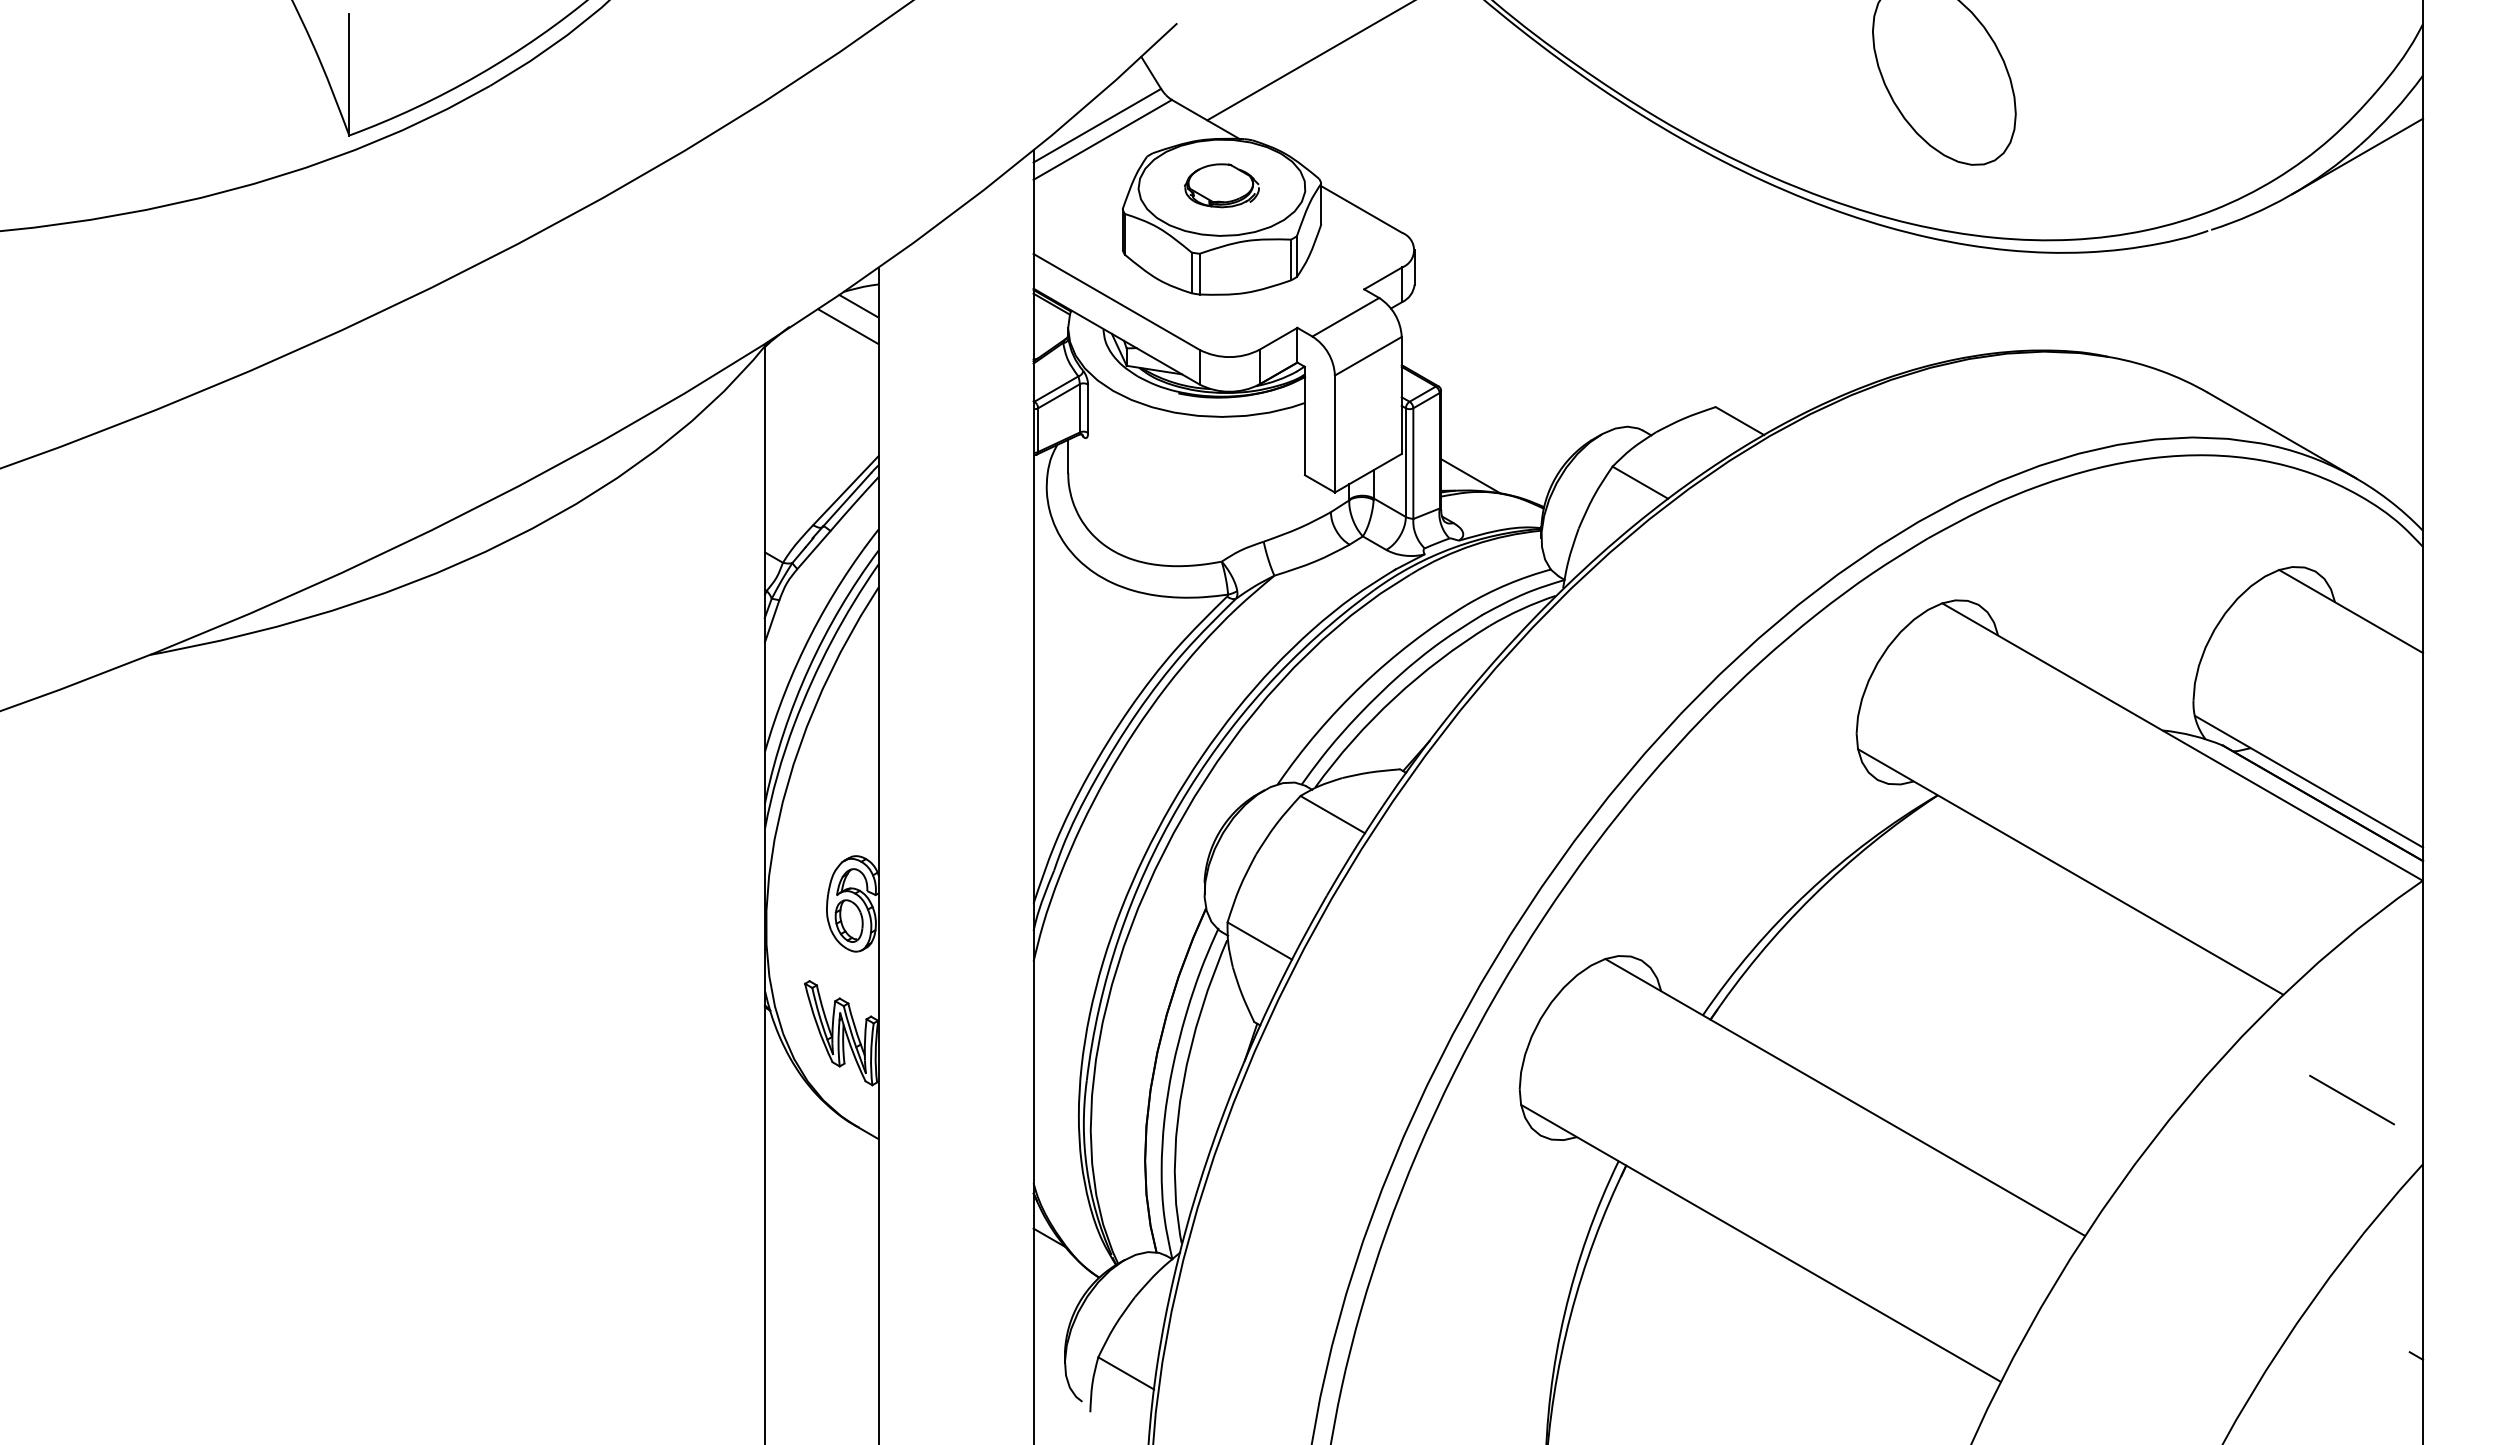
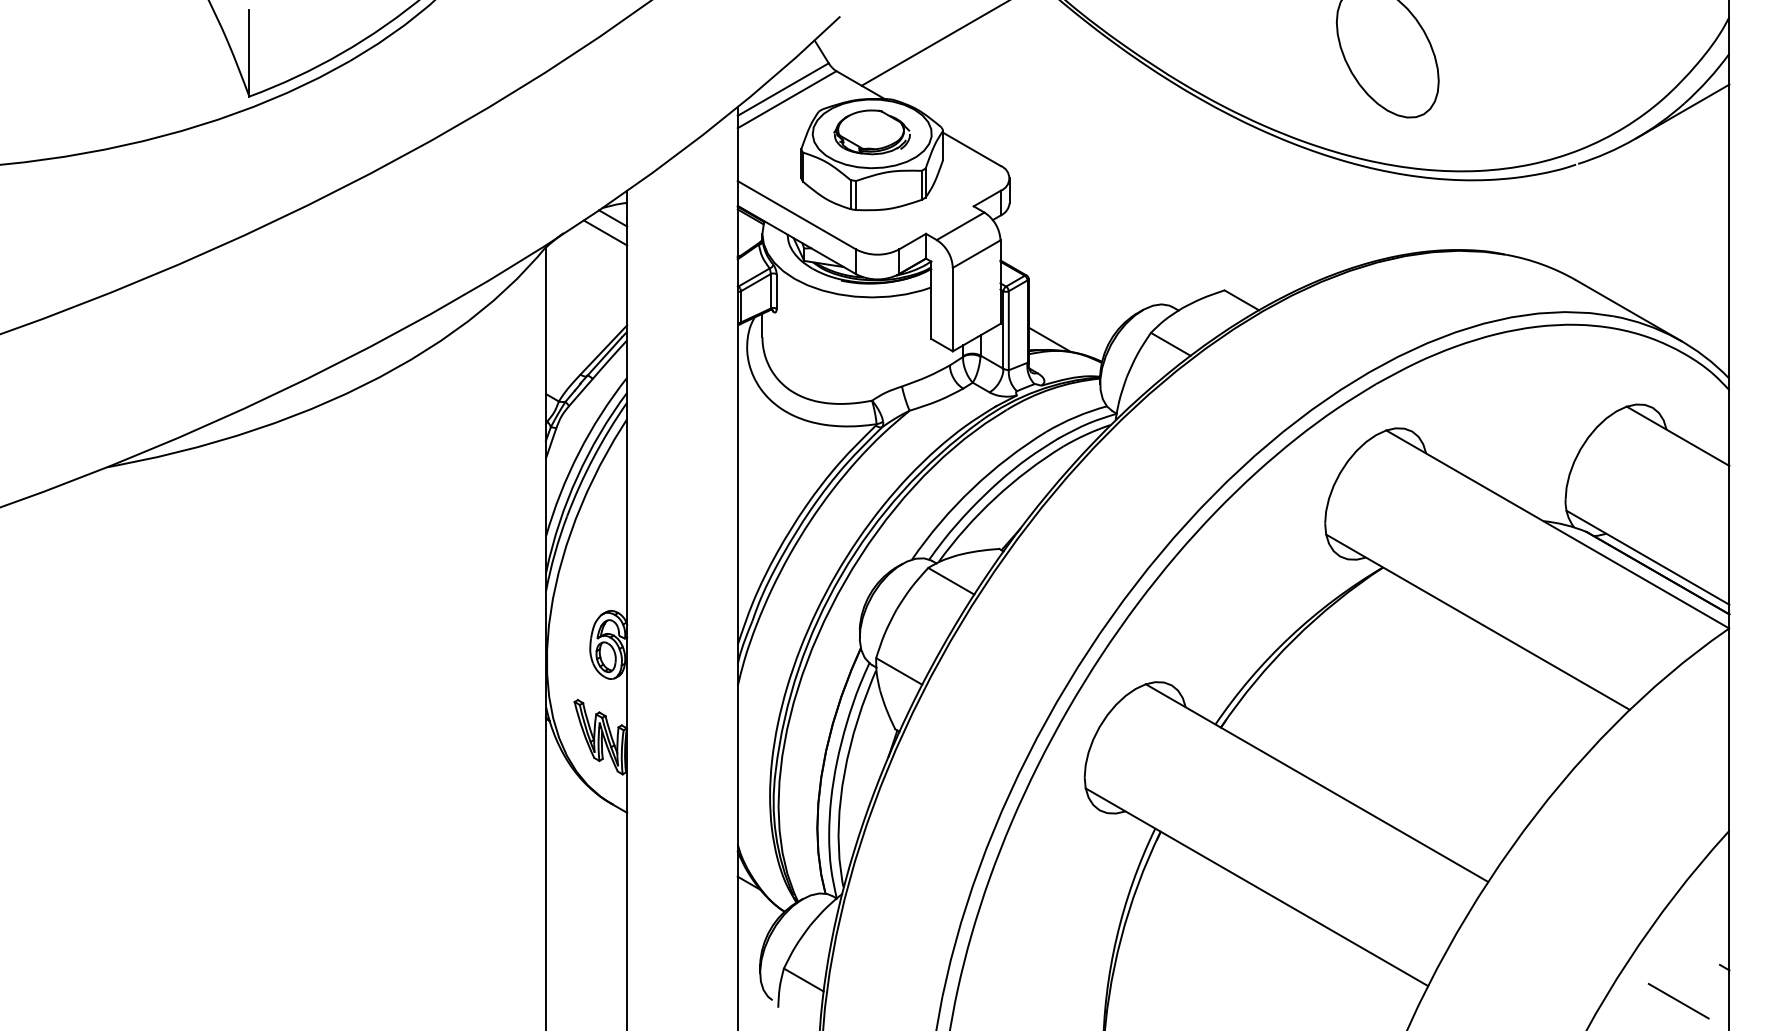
part: (1221, 185) -> (871, 132), size x1.43
line: (2351, 1099) -> (1678, 1000), moved

